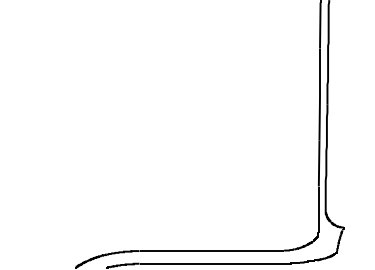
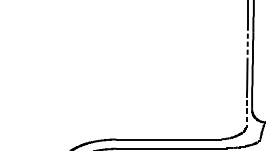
line: (319, 117) -> (247, 42), solid -> dashed
line: (318, 210) -> (246, 109), solid -> dashed

